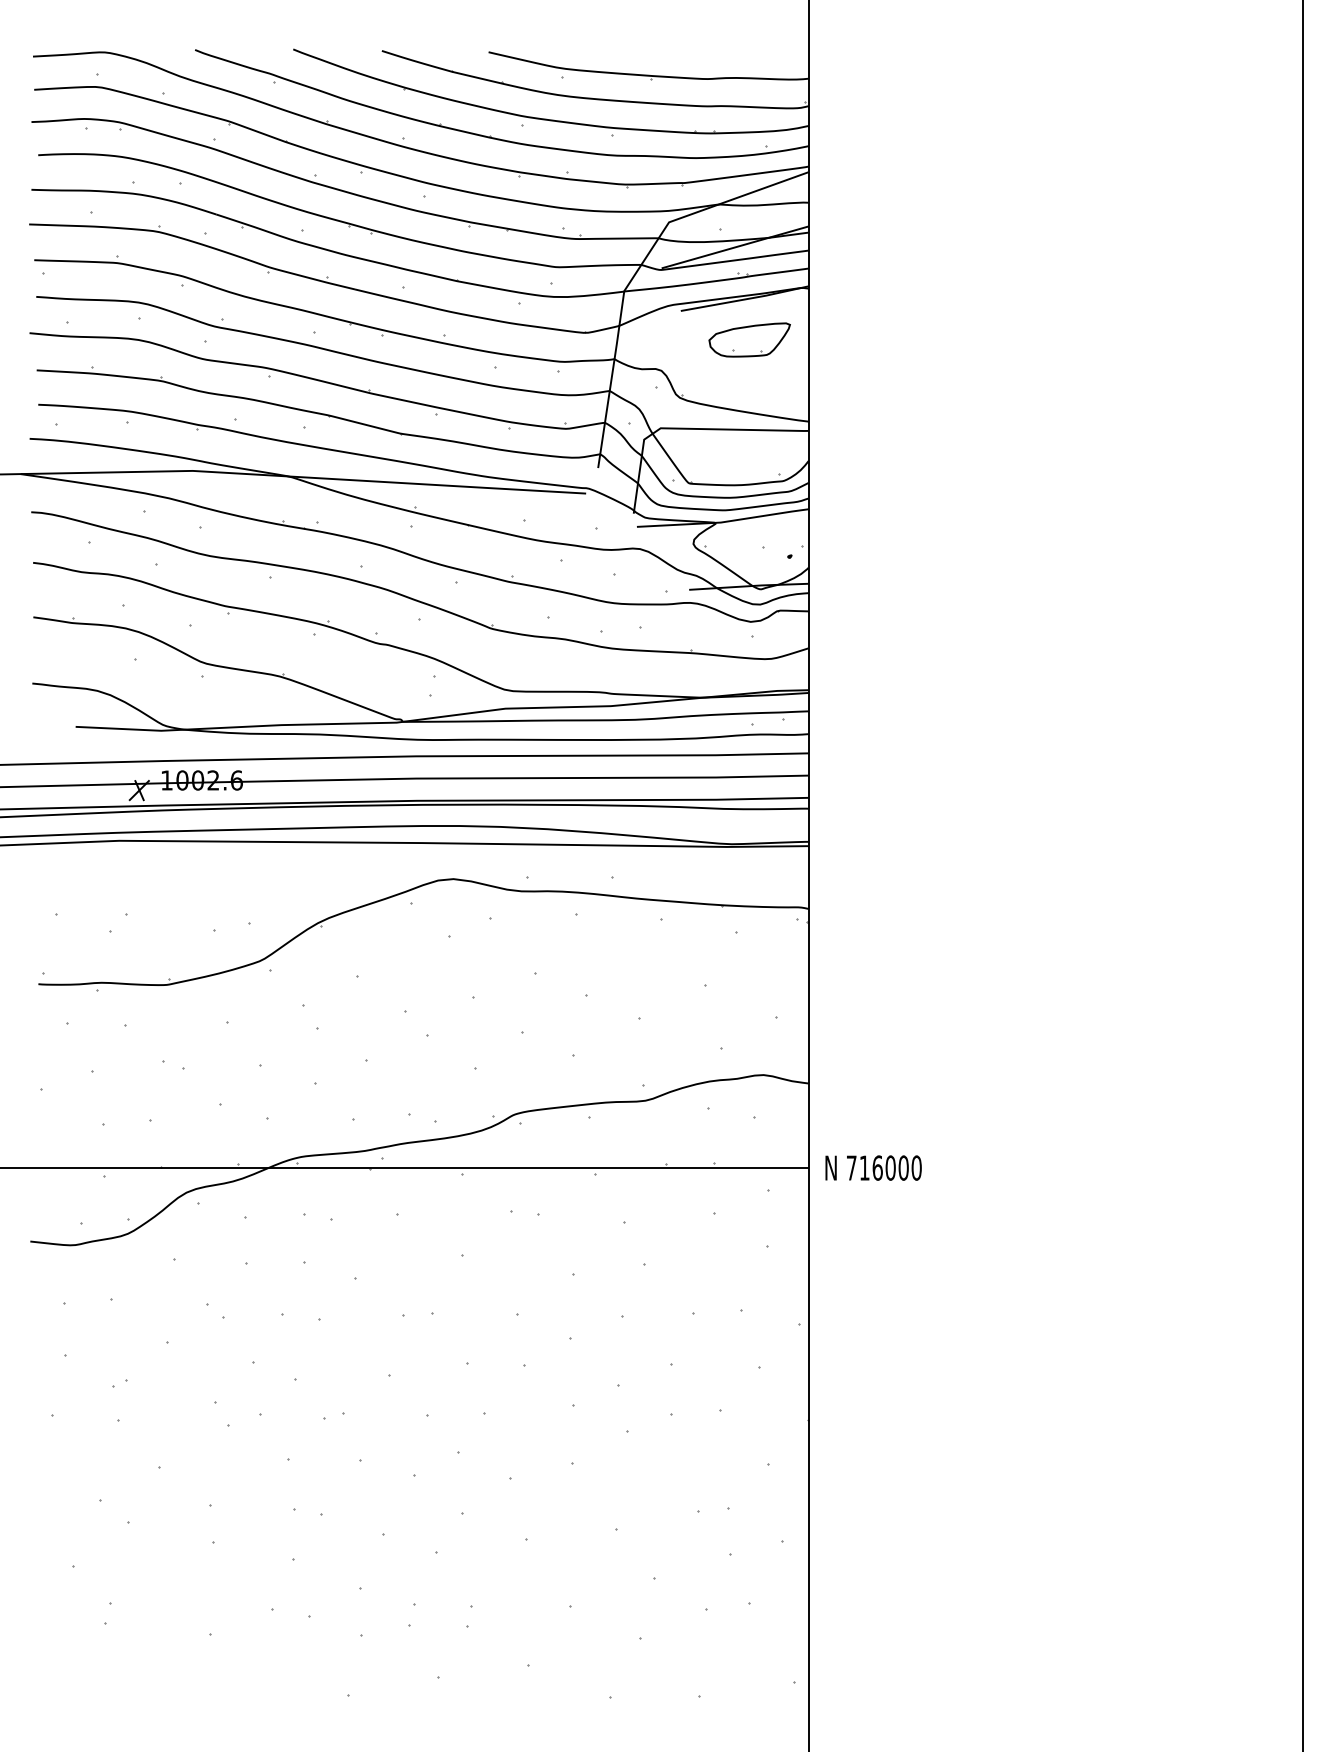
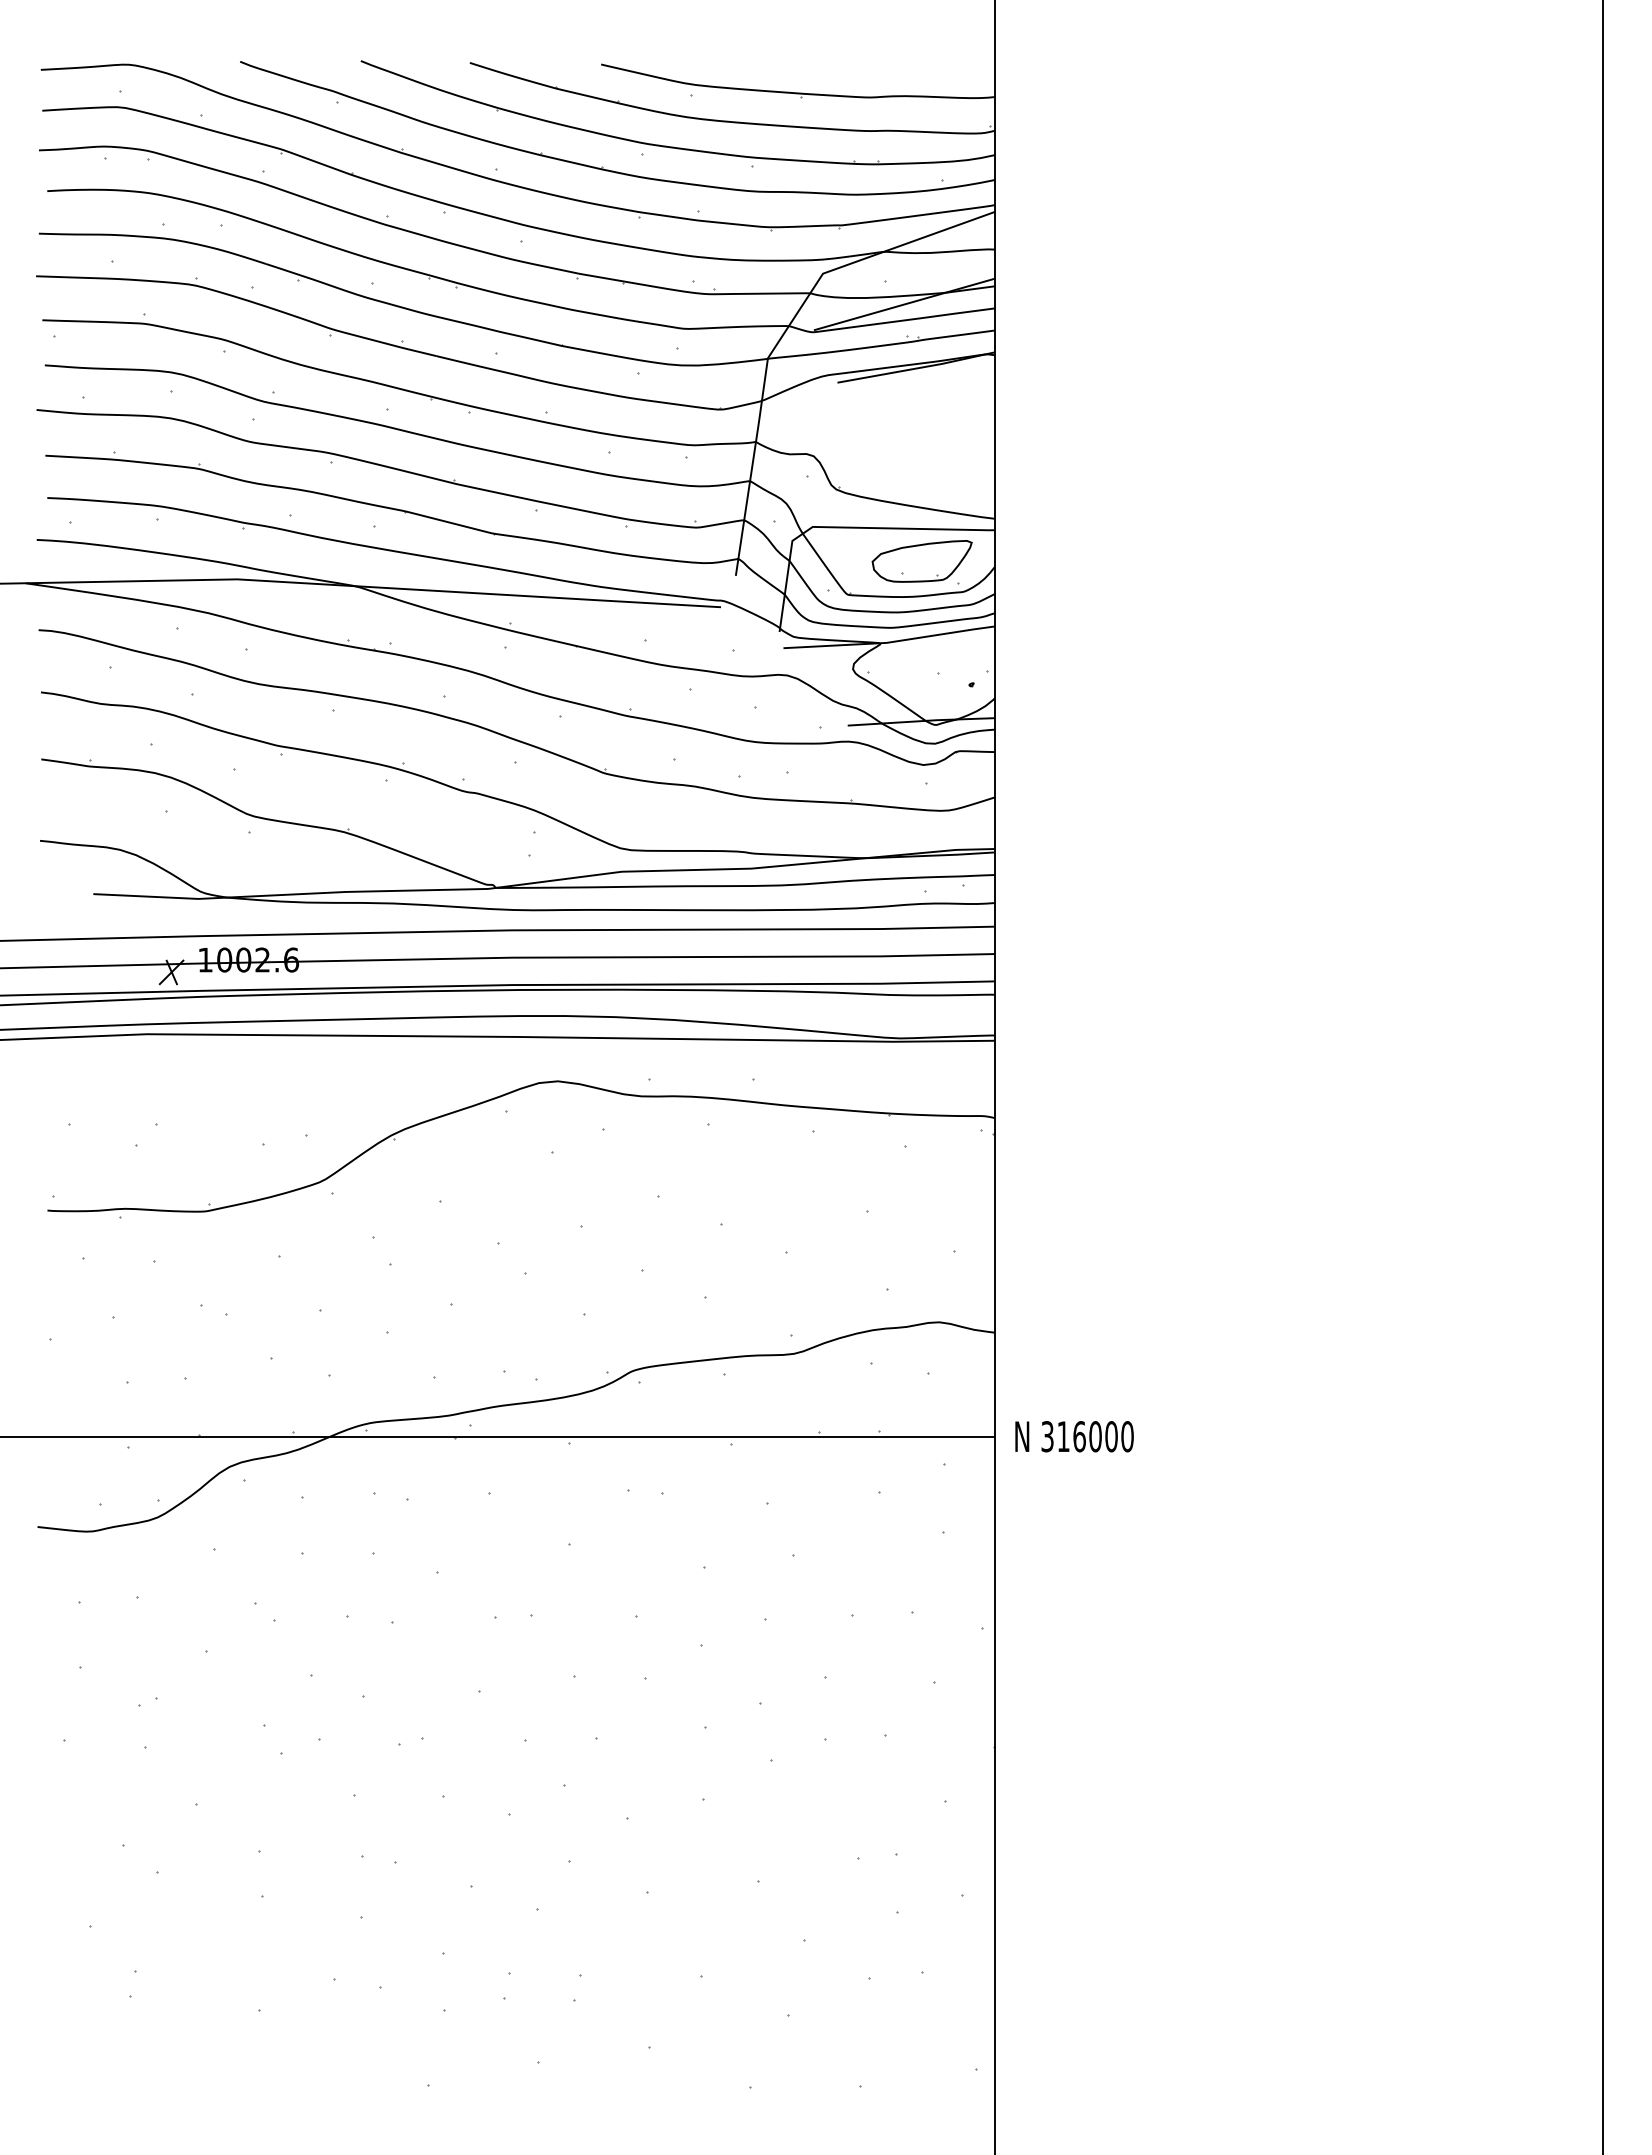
part: (749, 340) -> (921, 561), moved
text: (851, 1167) -> (1047, 1436), 716000 -> 316000

